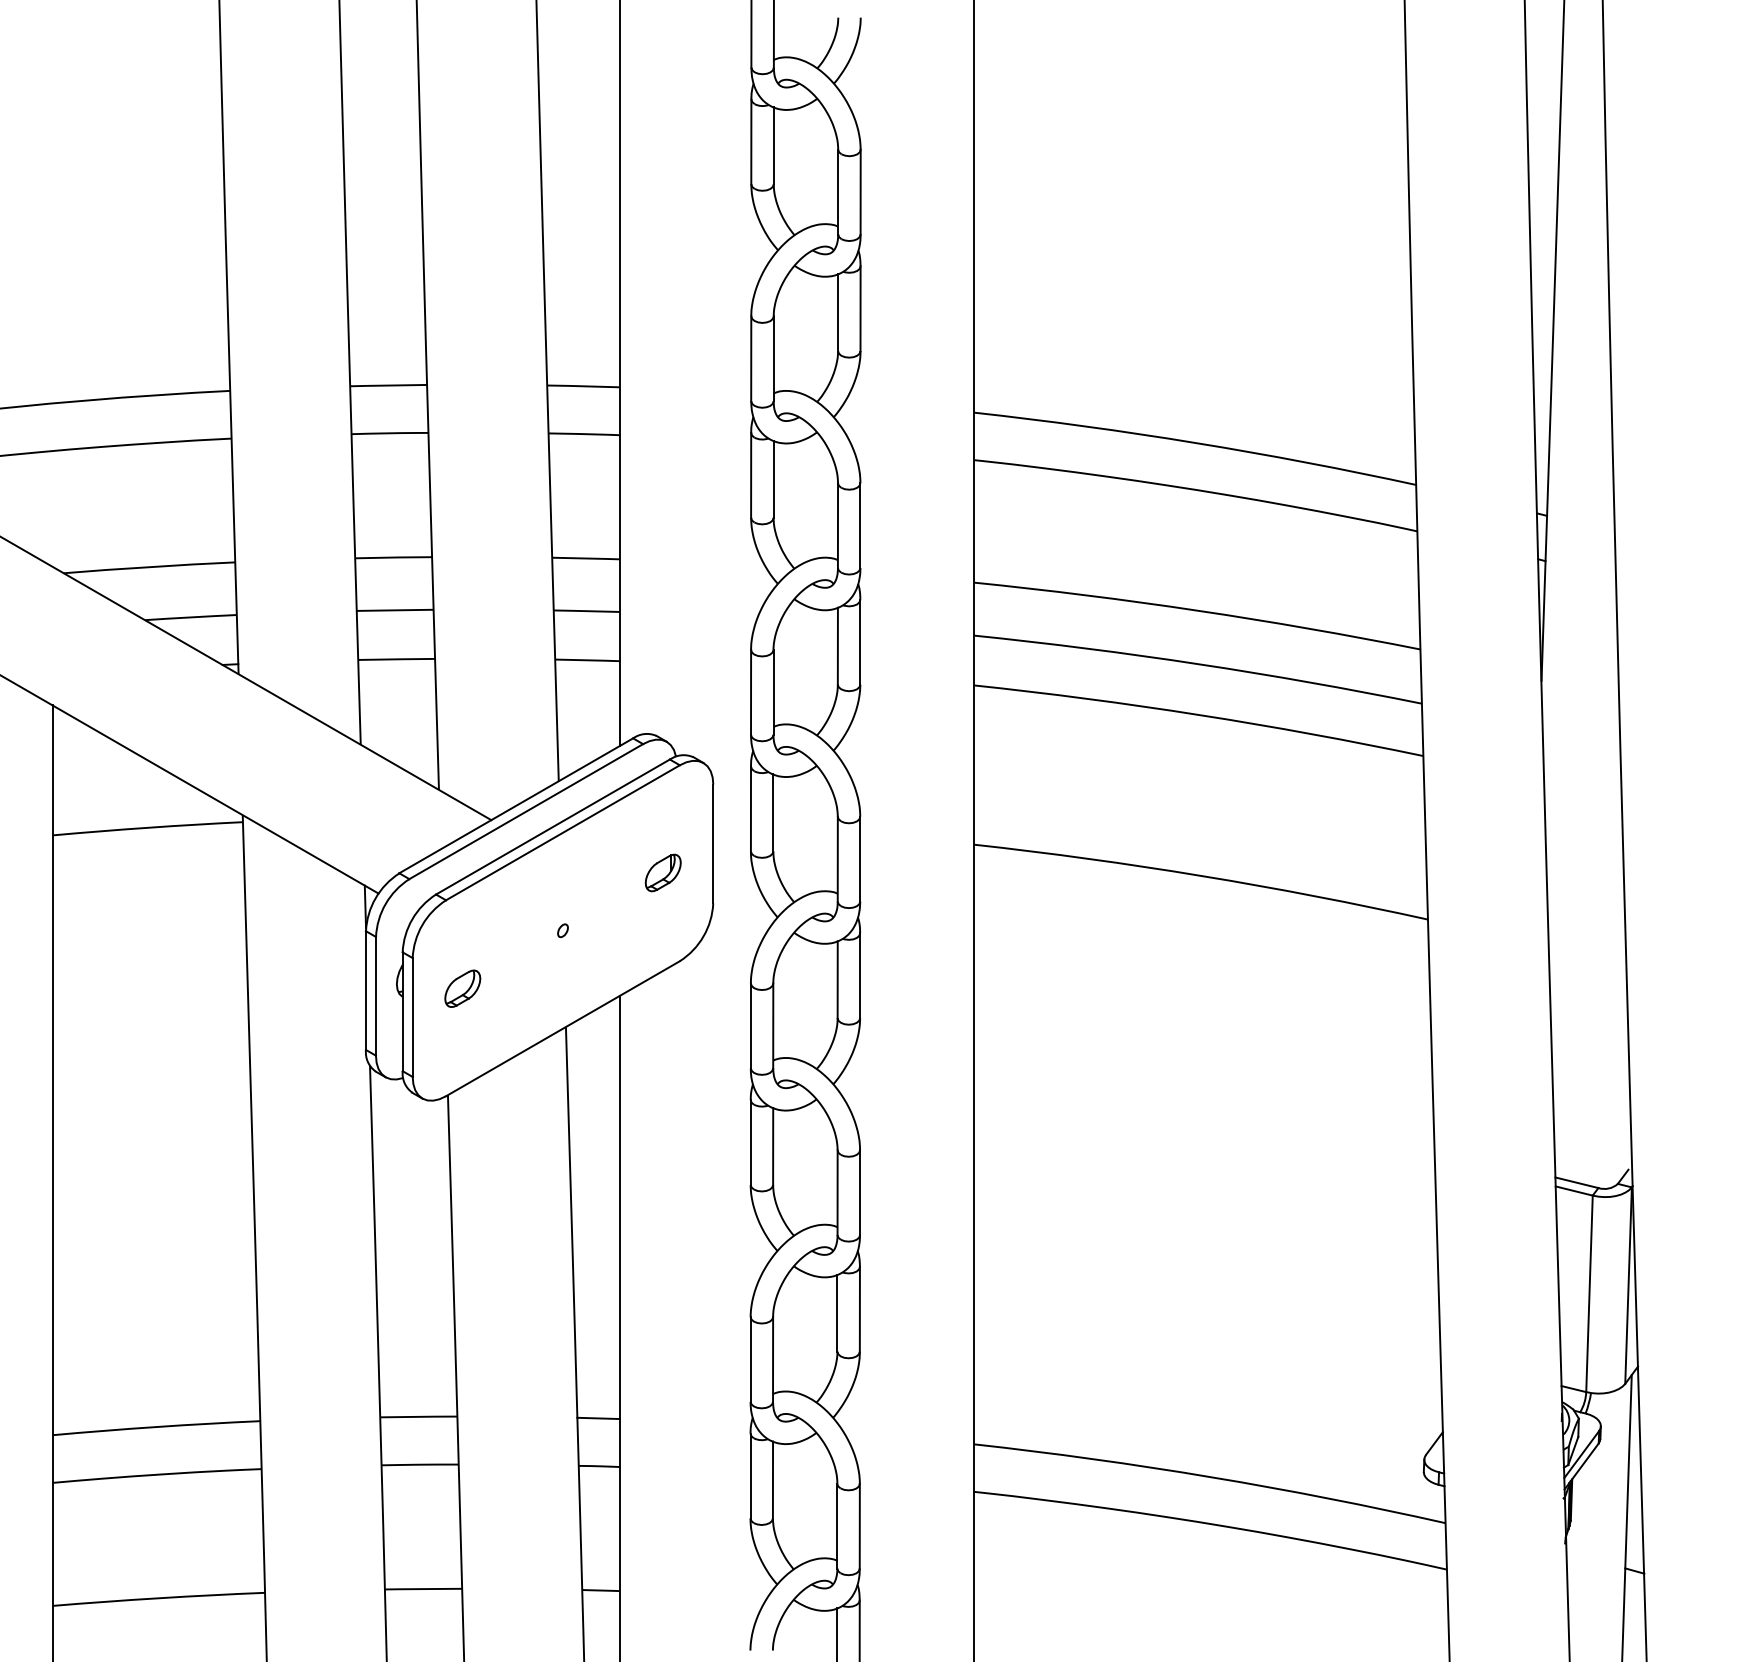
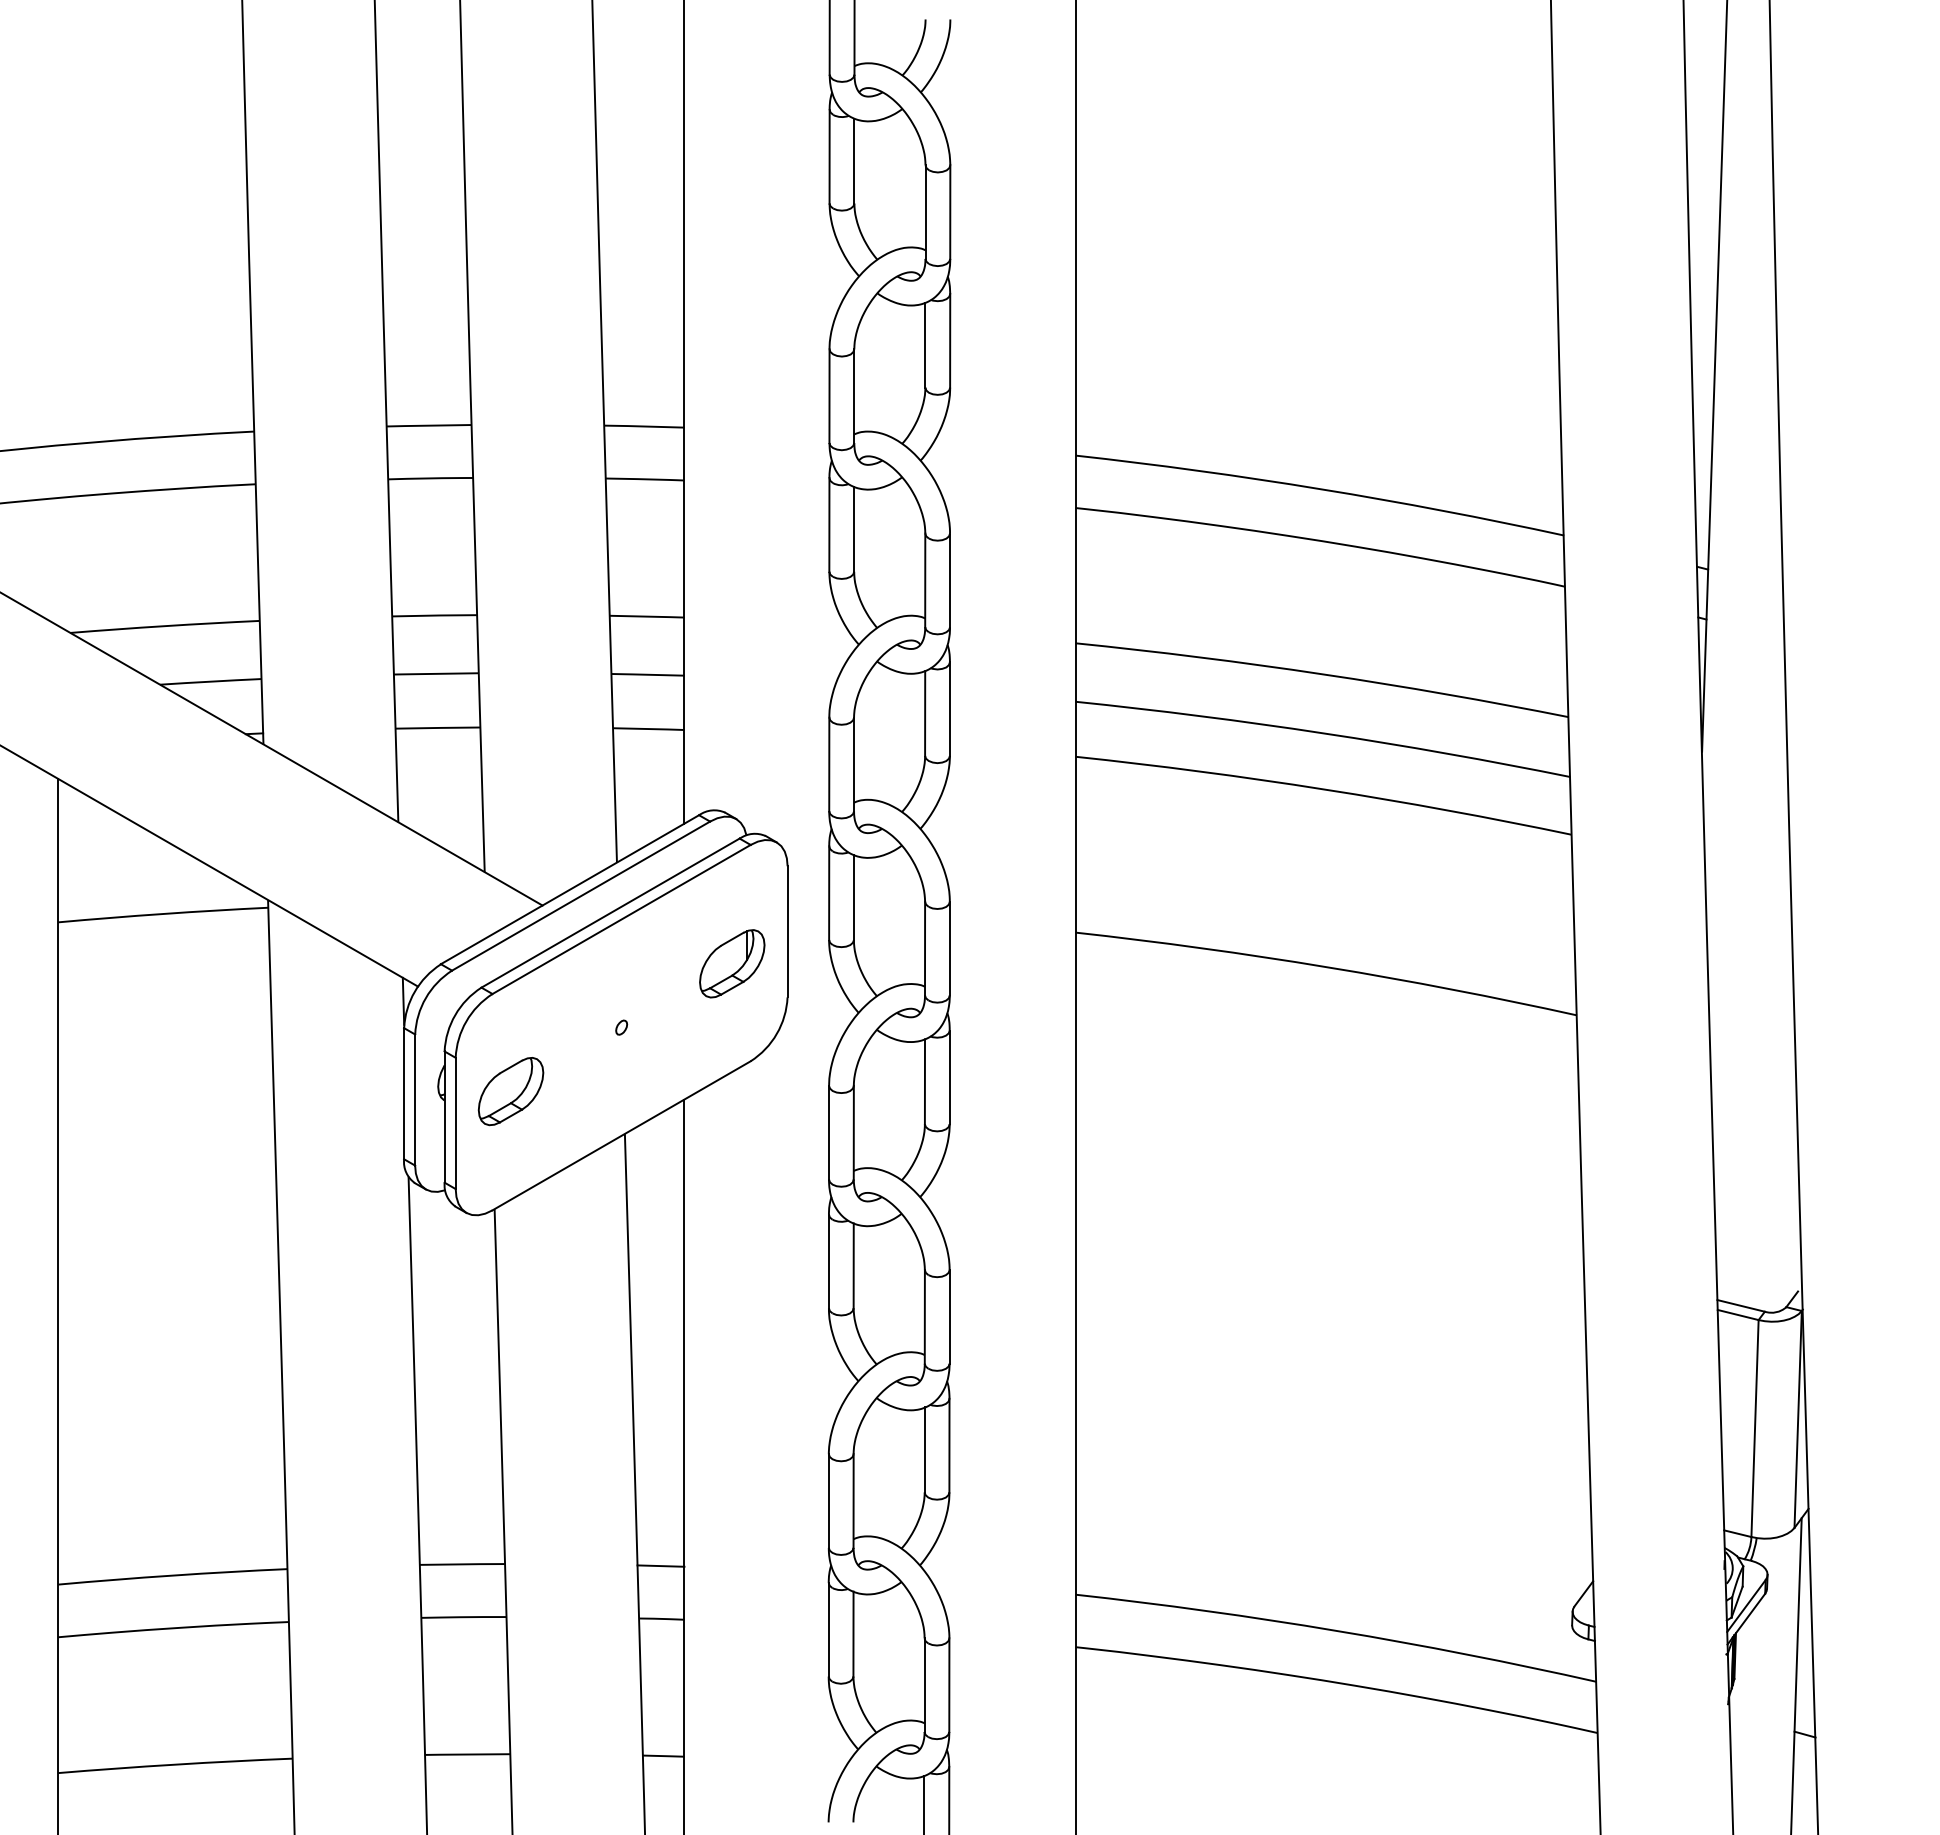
part: (663, 872) -> (732, 963), size x1.67
part: (462, 988) -> (510, 1091), size x1.67

